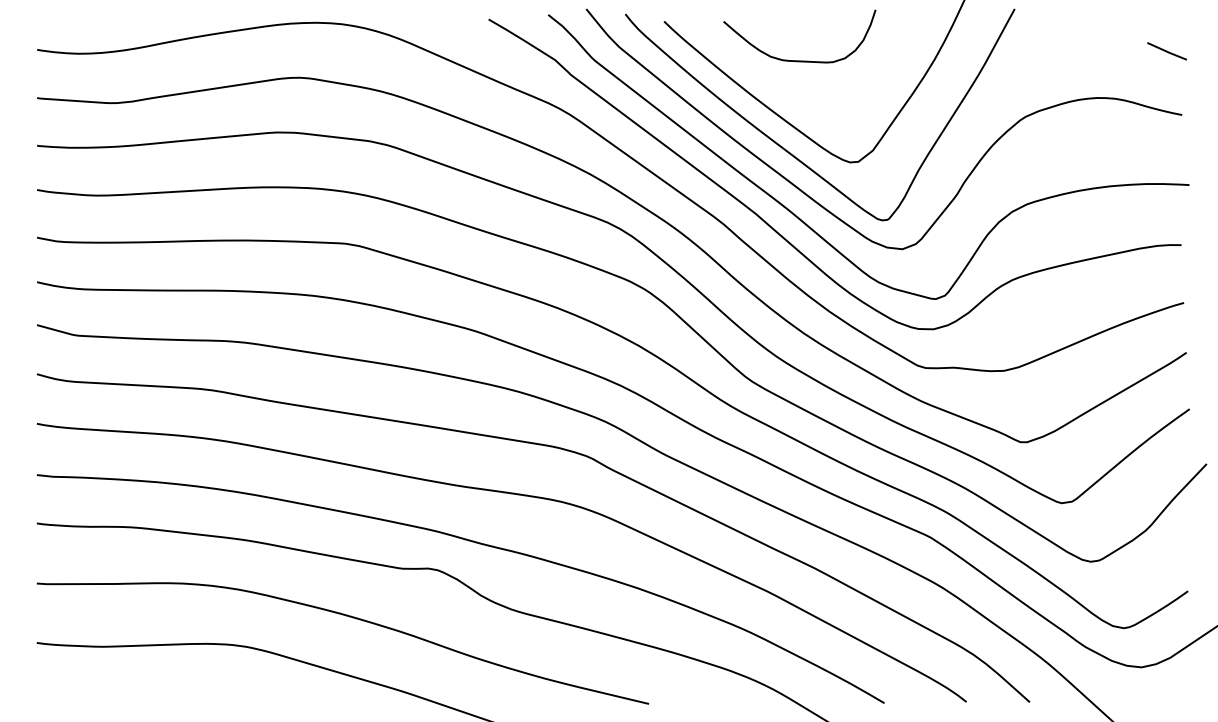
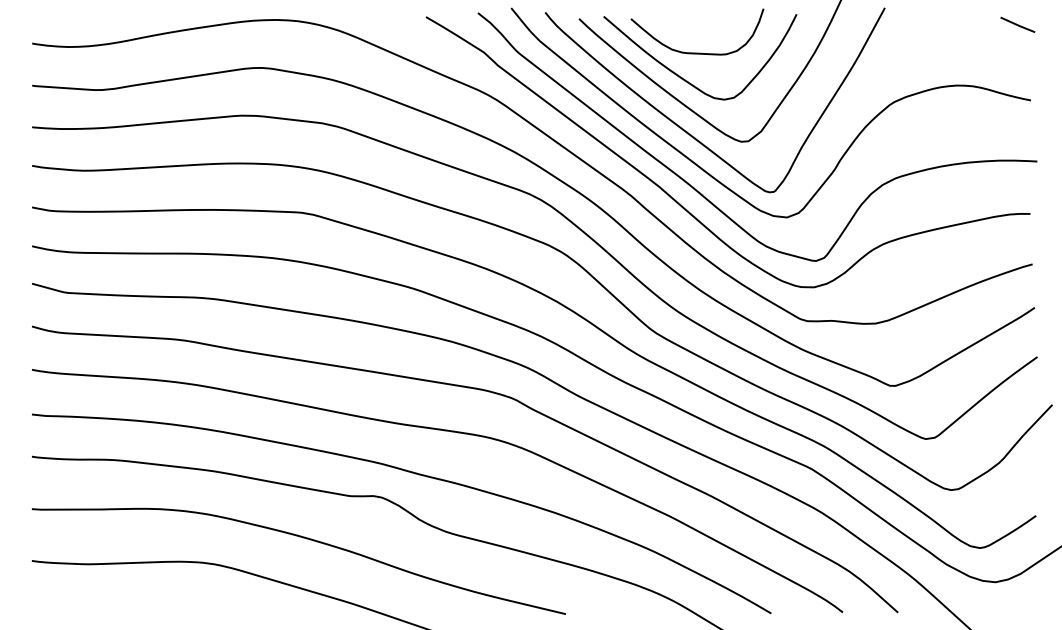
line: (1166, 50) -> (1017, 24), moved
curve: (788, 92) -> (687, 80), added

